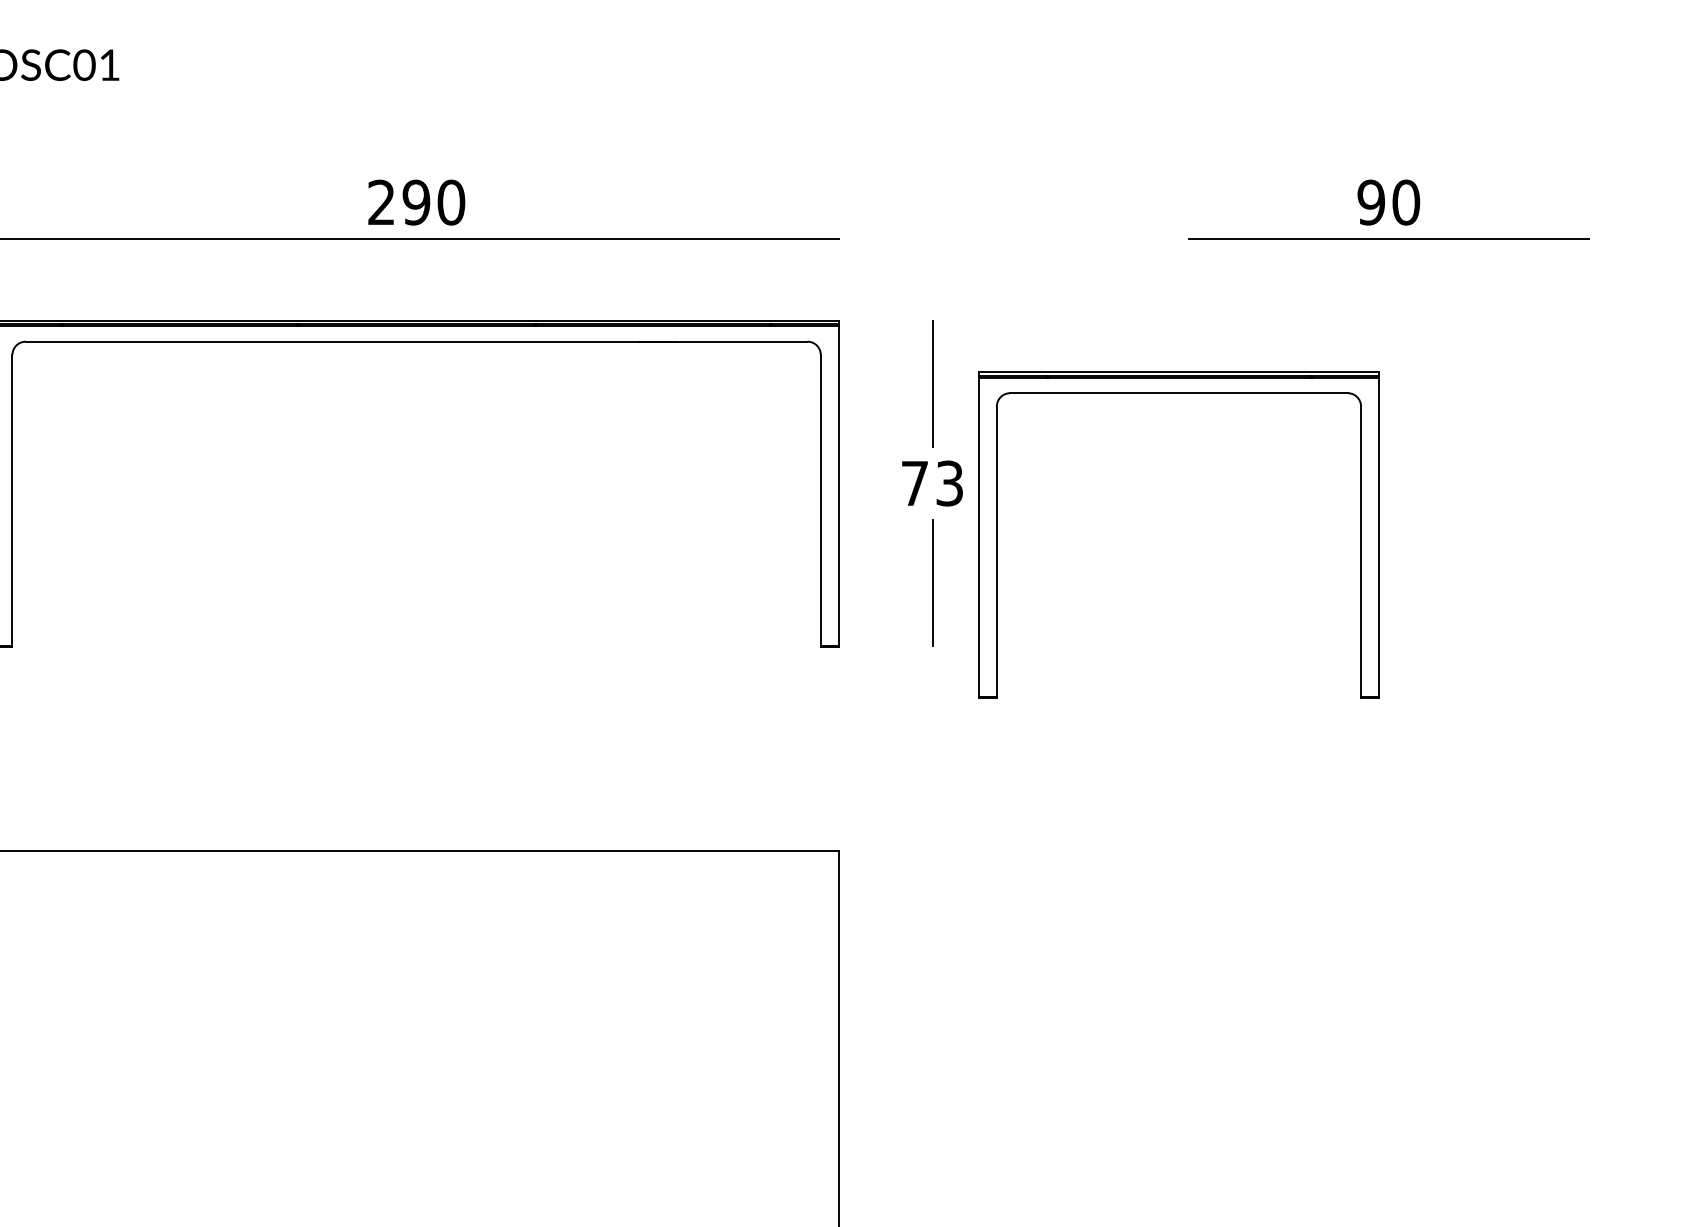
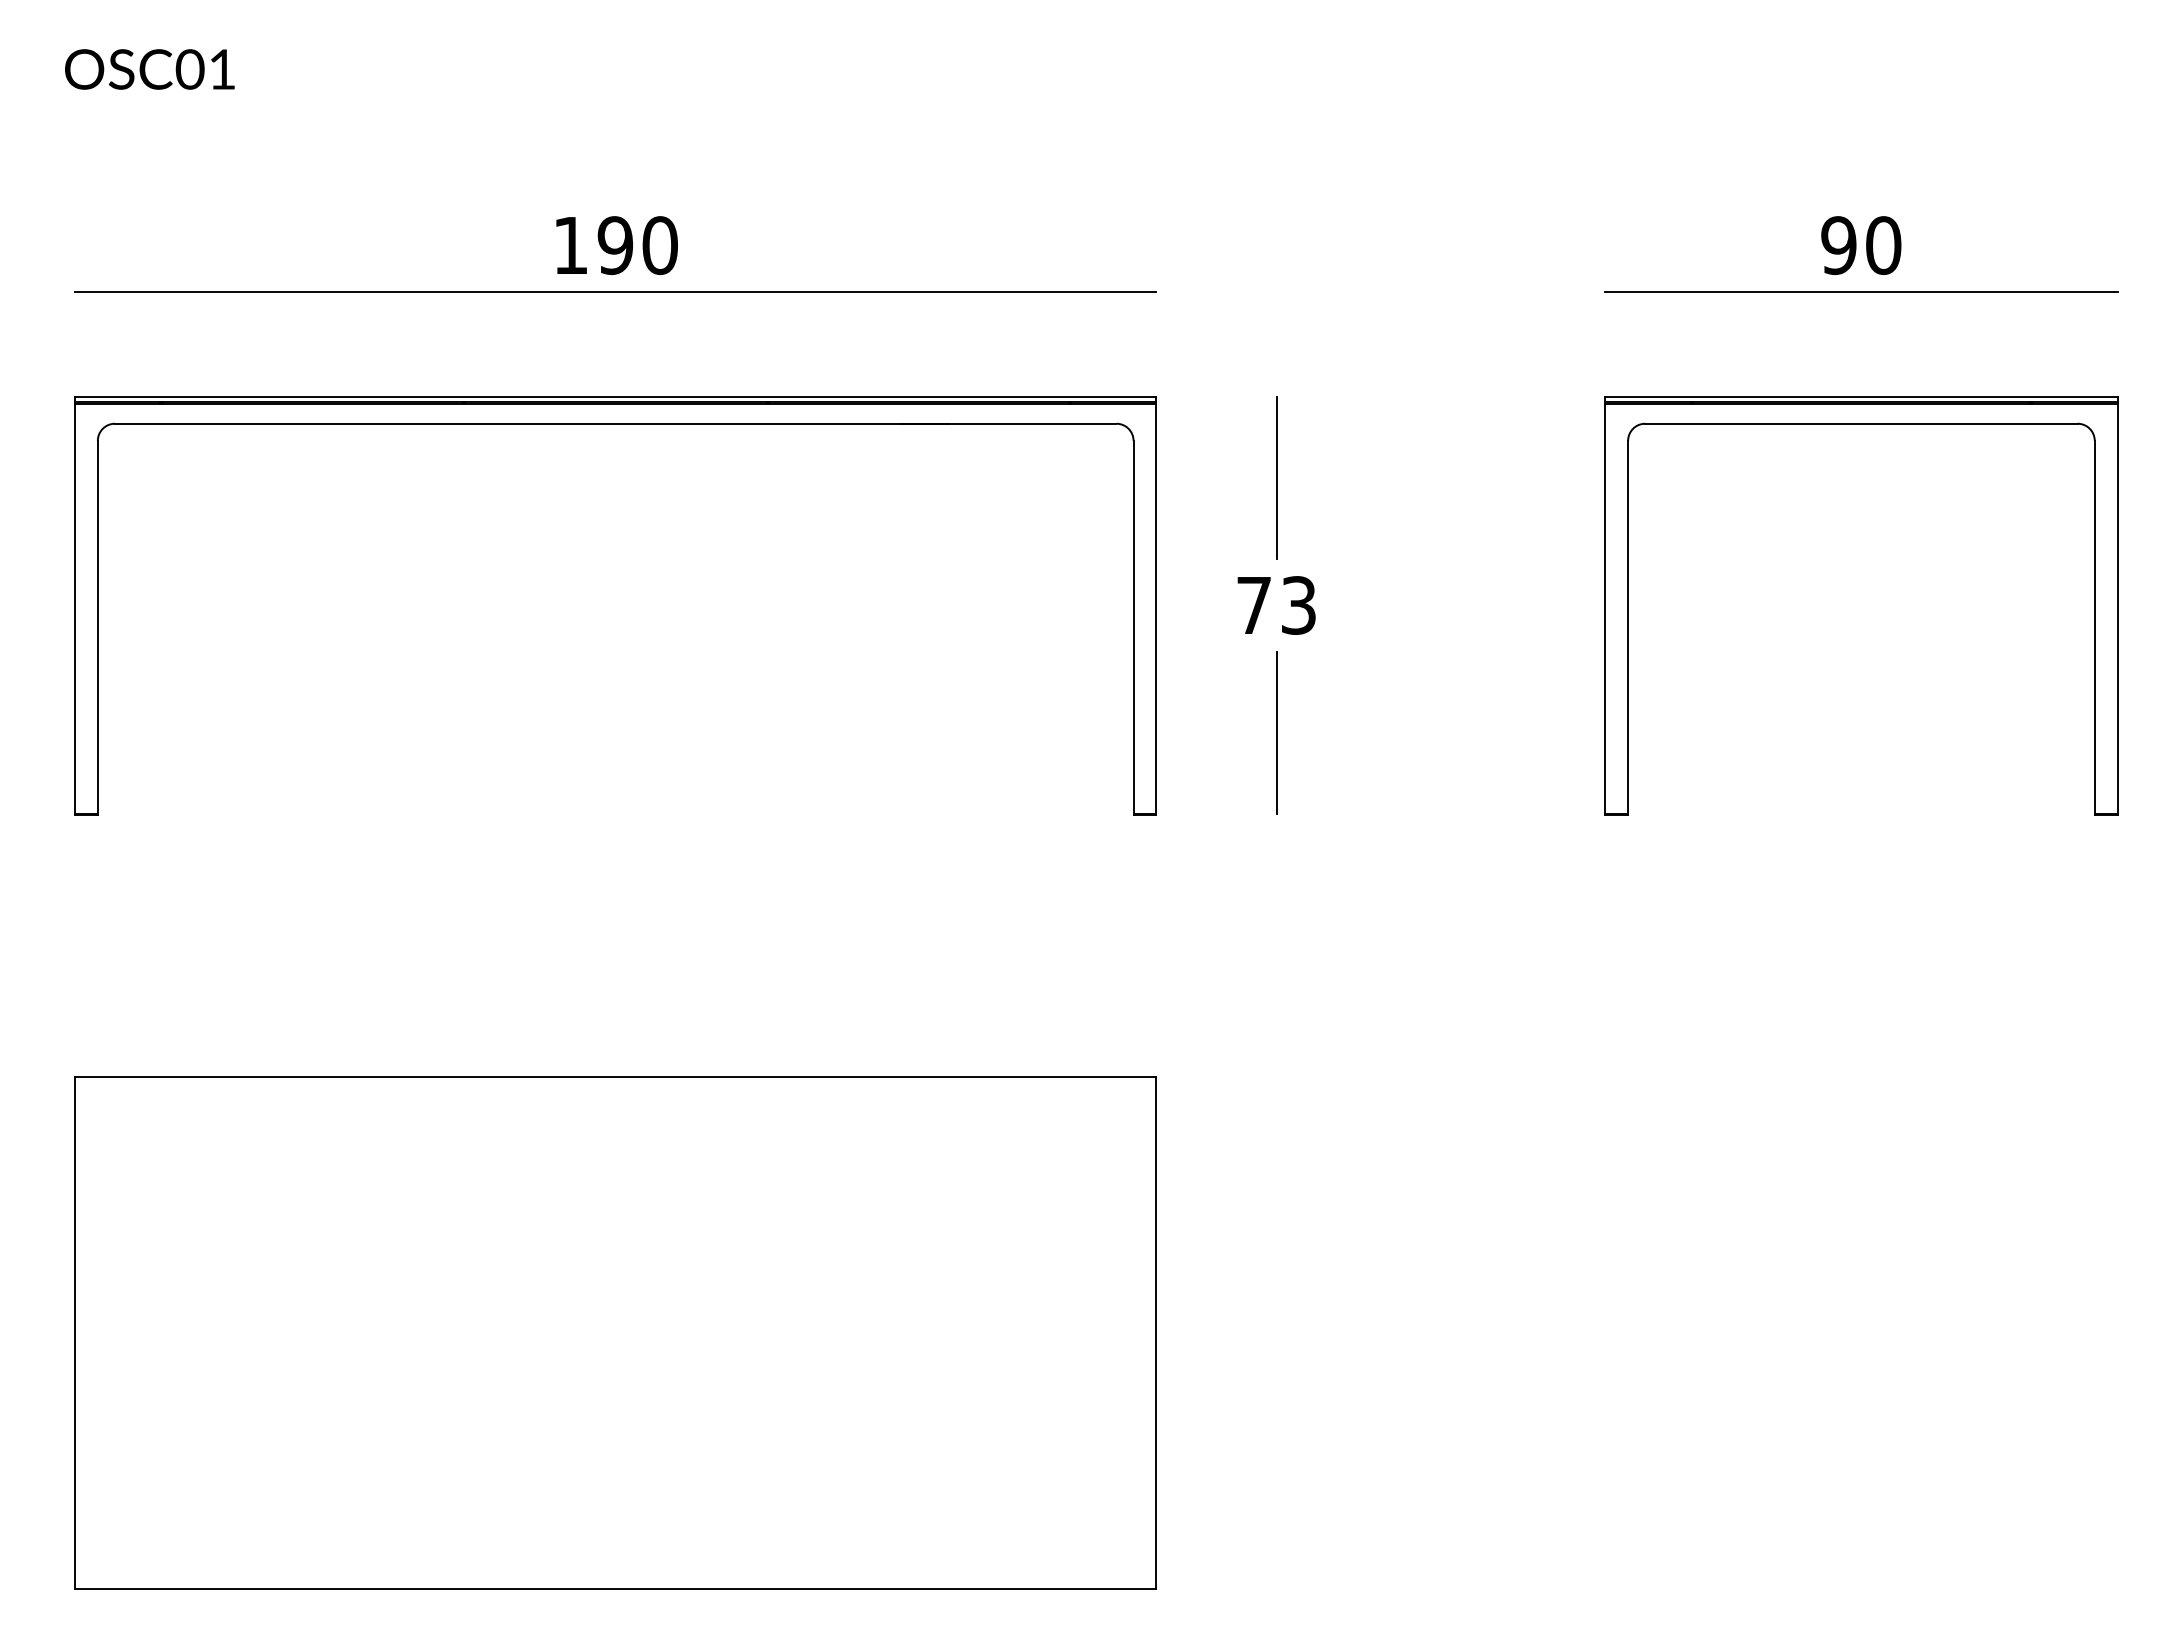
text: (380, 201) -> (569, 244), 290 -> 190
part: (1179, 393) -> (1861, 424), moved

